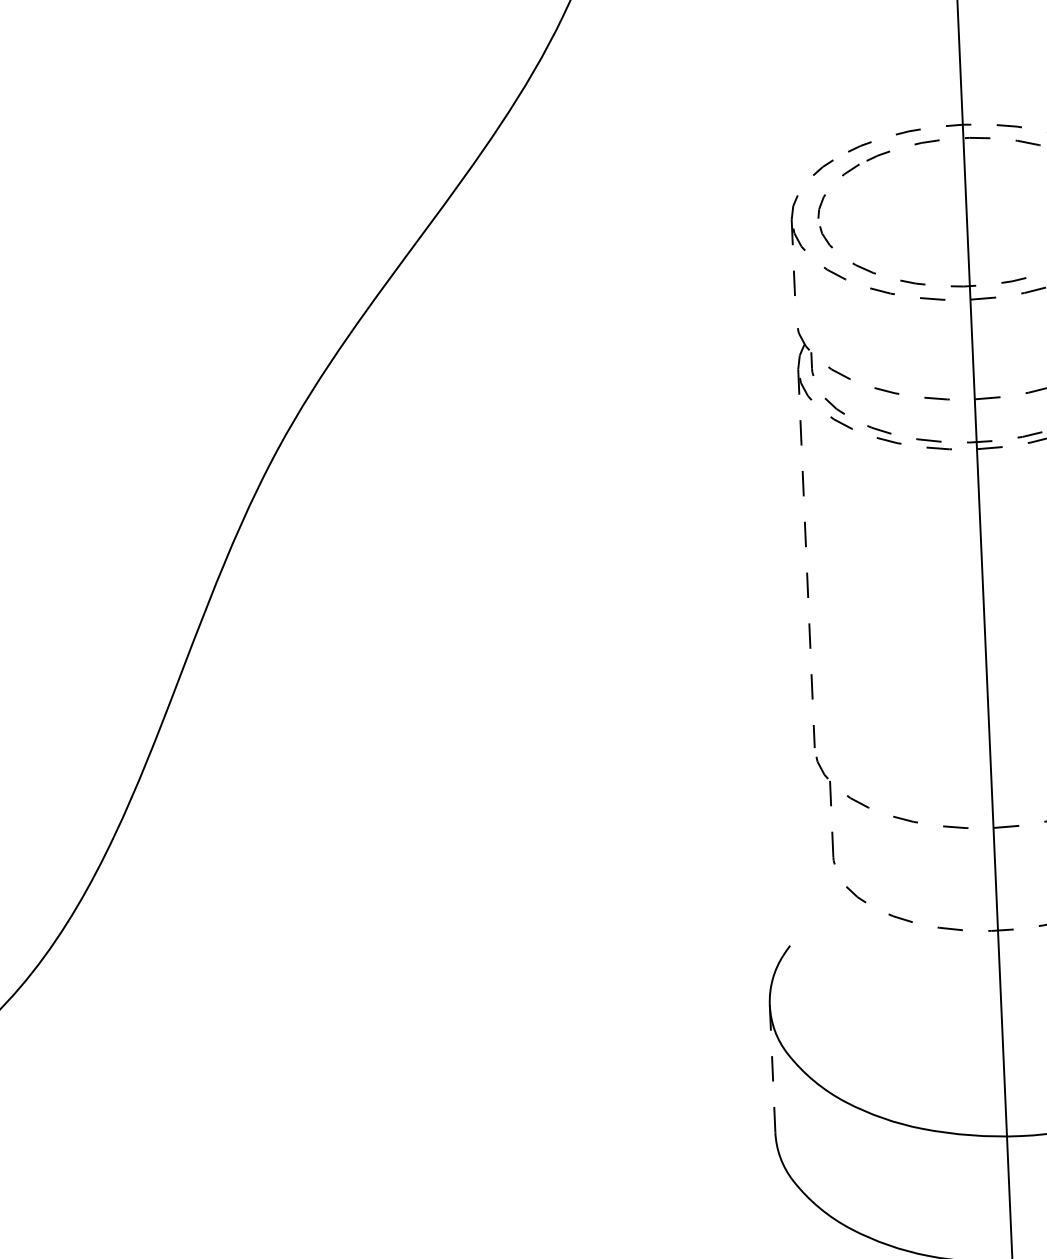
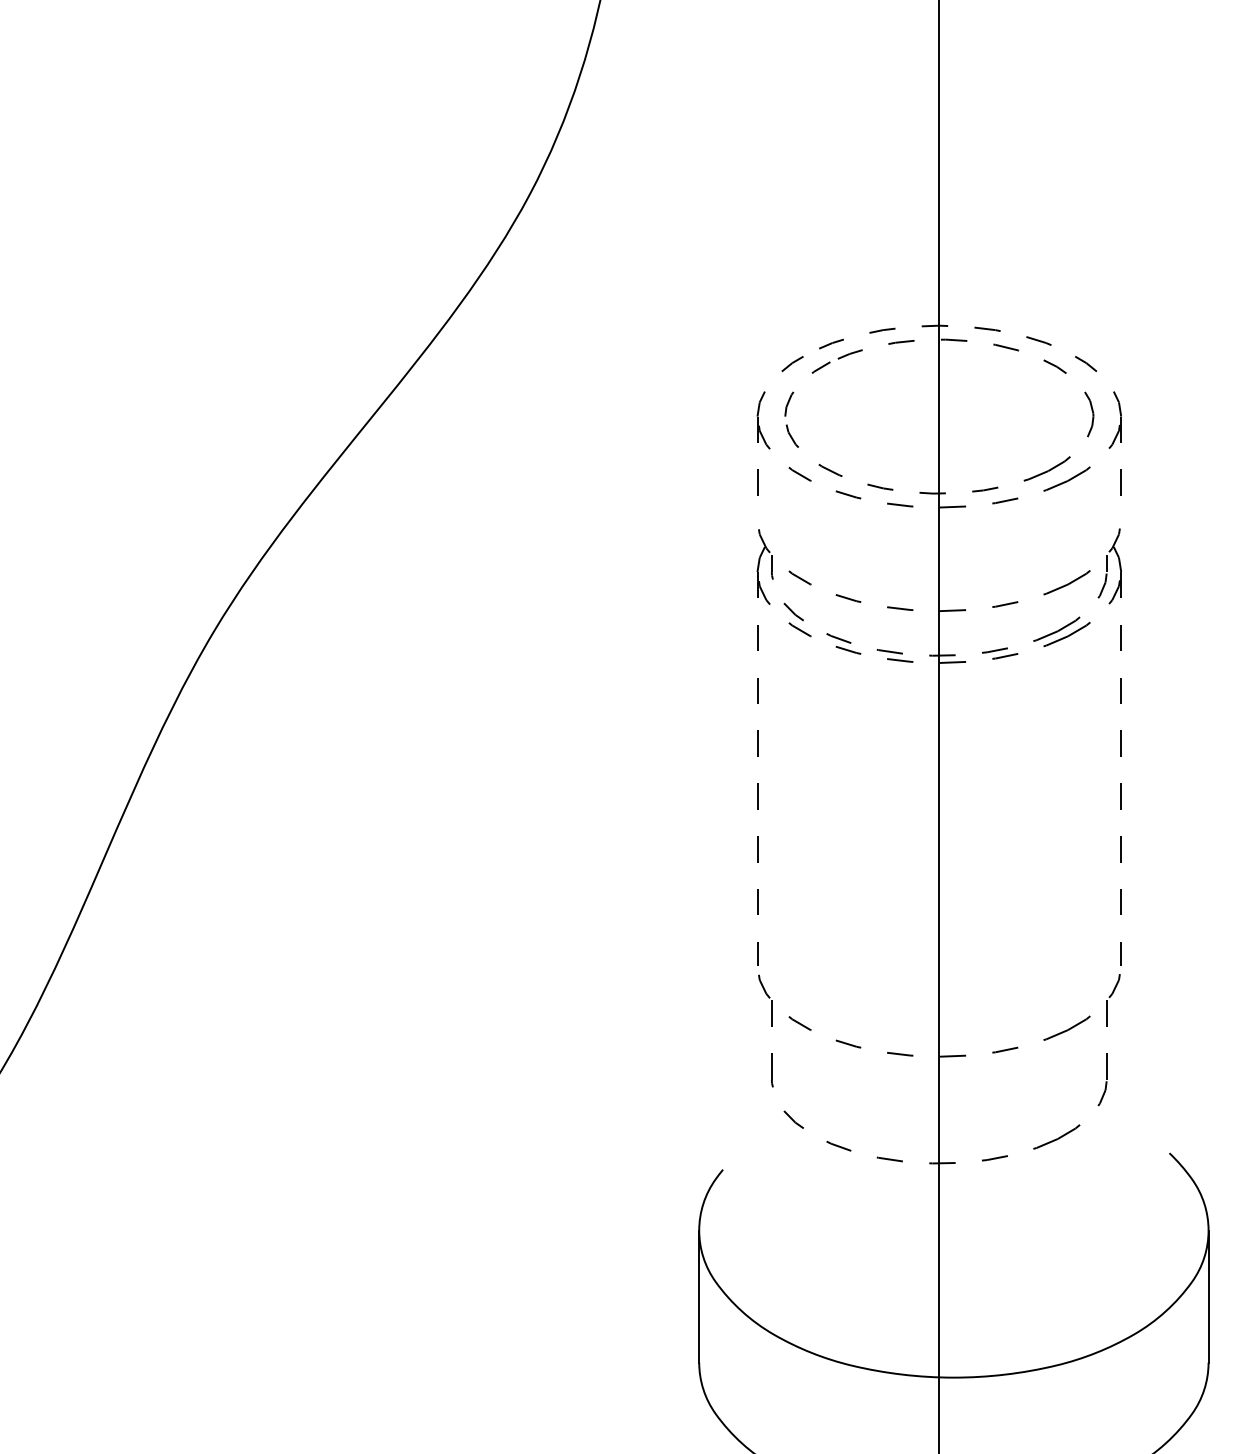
line: (772, 1068) -> (699, 1296), dashed -> solid

